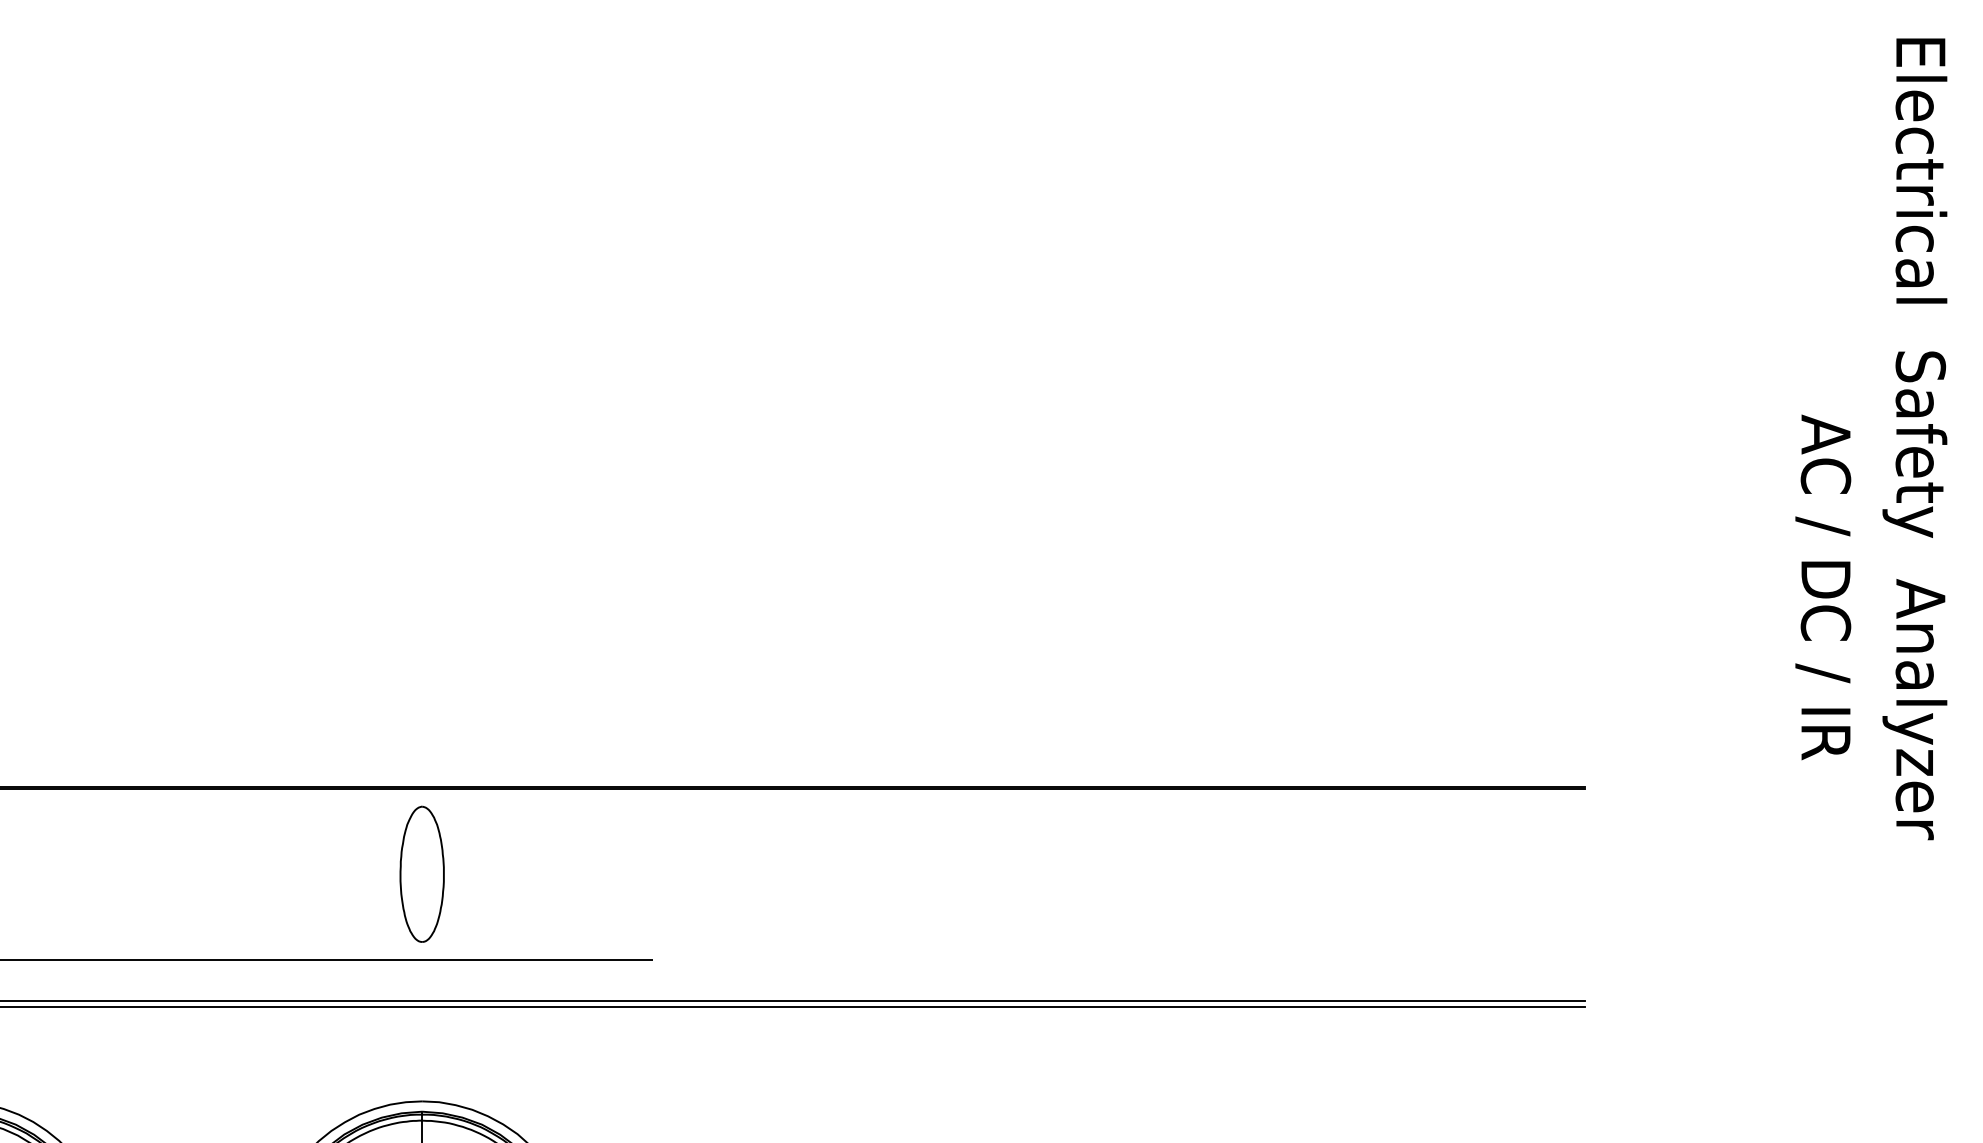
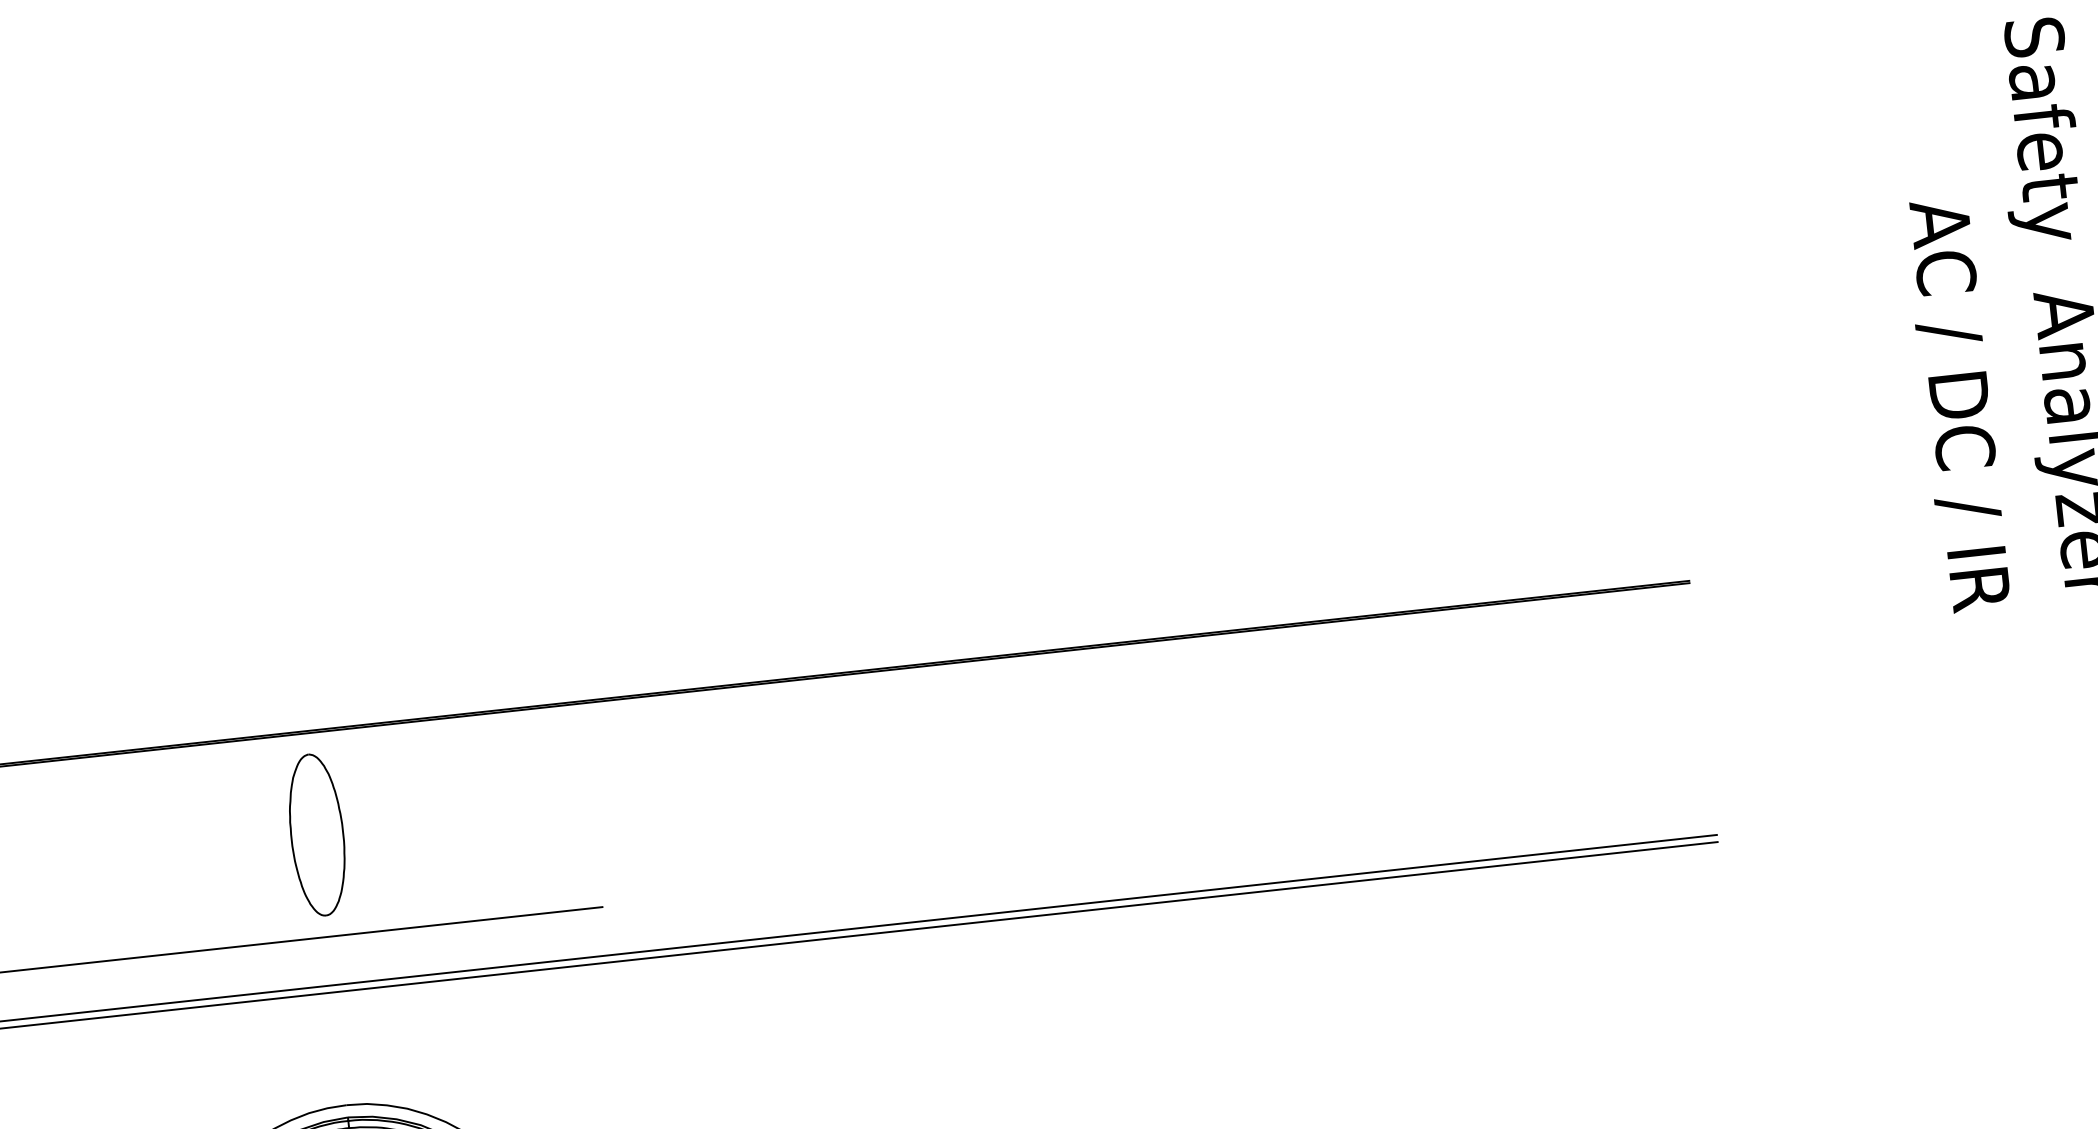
text: (1823, 587) -> (1957, 405), moved

